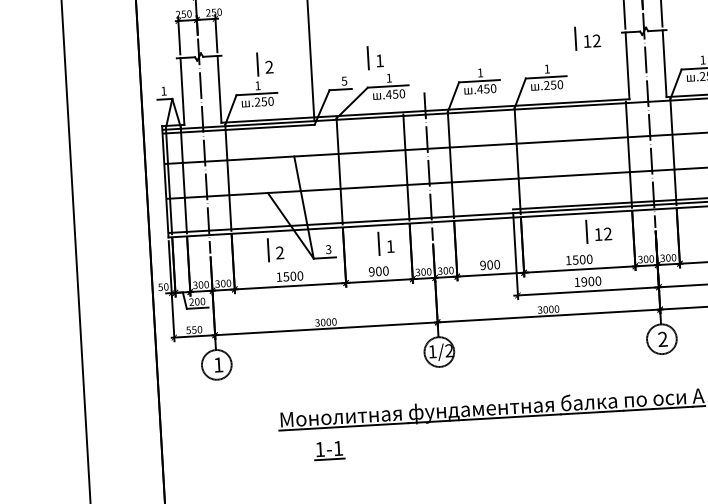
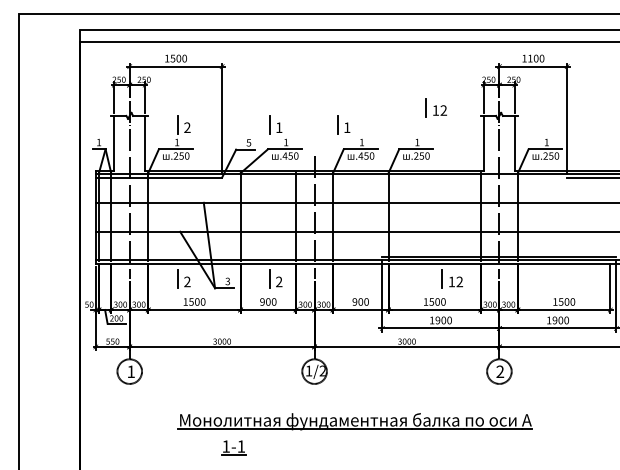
part: (586, 37) -> (435, 107), moved
part: (457, 52) -> (343, 124), added
text: (390, 246) -> (279, 281), 1 -> 2
part: (328, 450) -> (233, 447), moved

